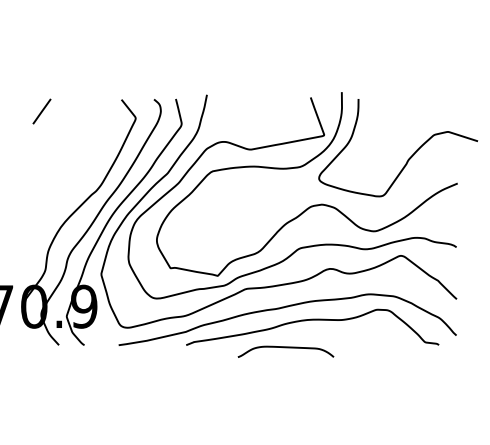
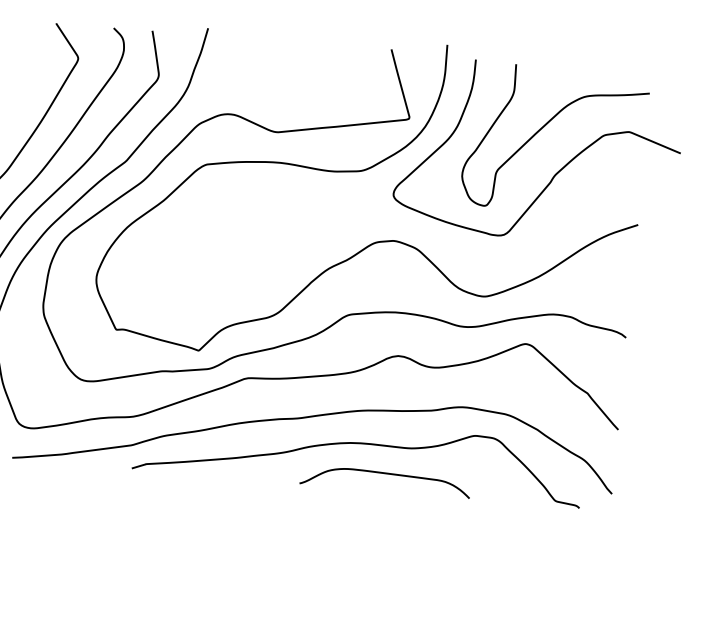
curve: (398, 136) -> (540, 132), added
curve: (285, 348) -> (385, 475), moved

